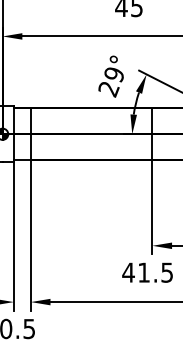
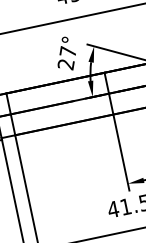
text: (113, 73) -> (67, 51), 29° -> 27°

